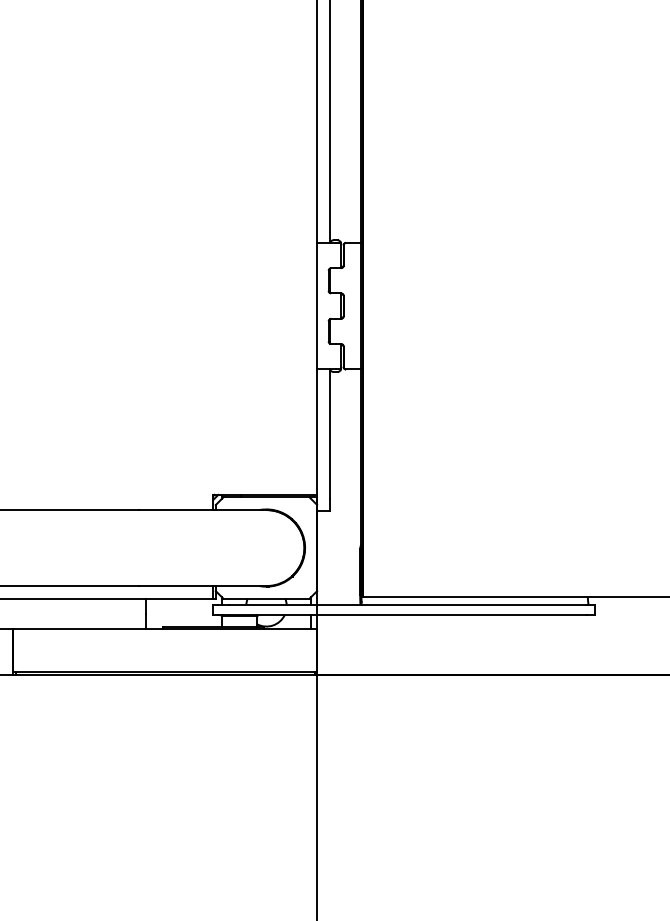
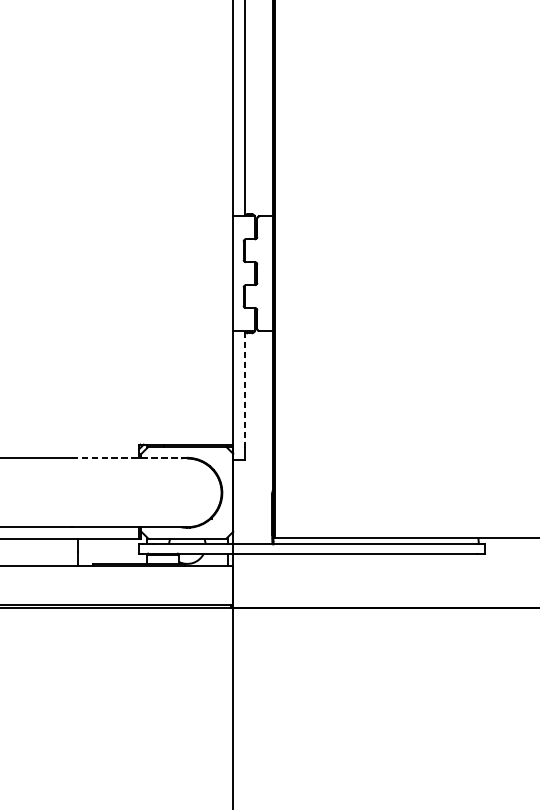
line: (329, 434) -> (244, 389), solid -> dashed
line: (202, 510) -> (129, 458), solid -> dashed

